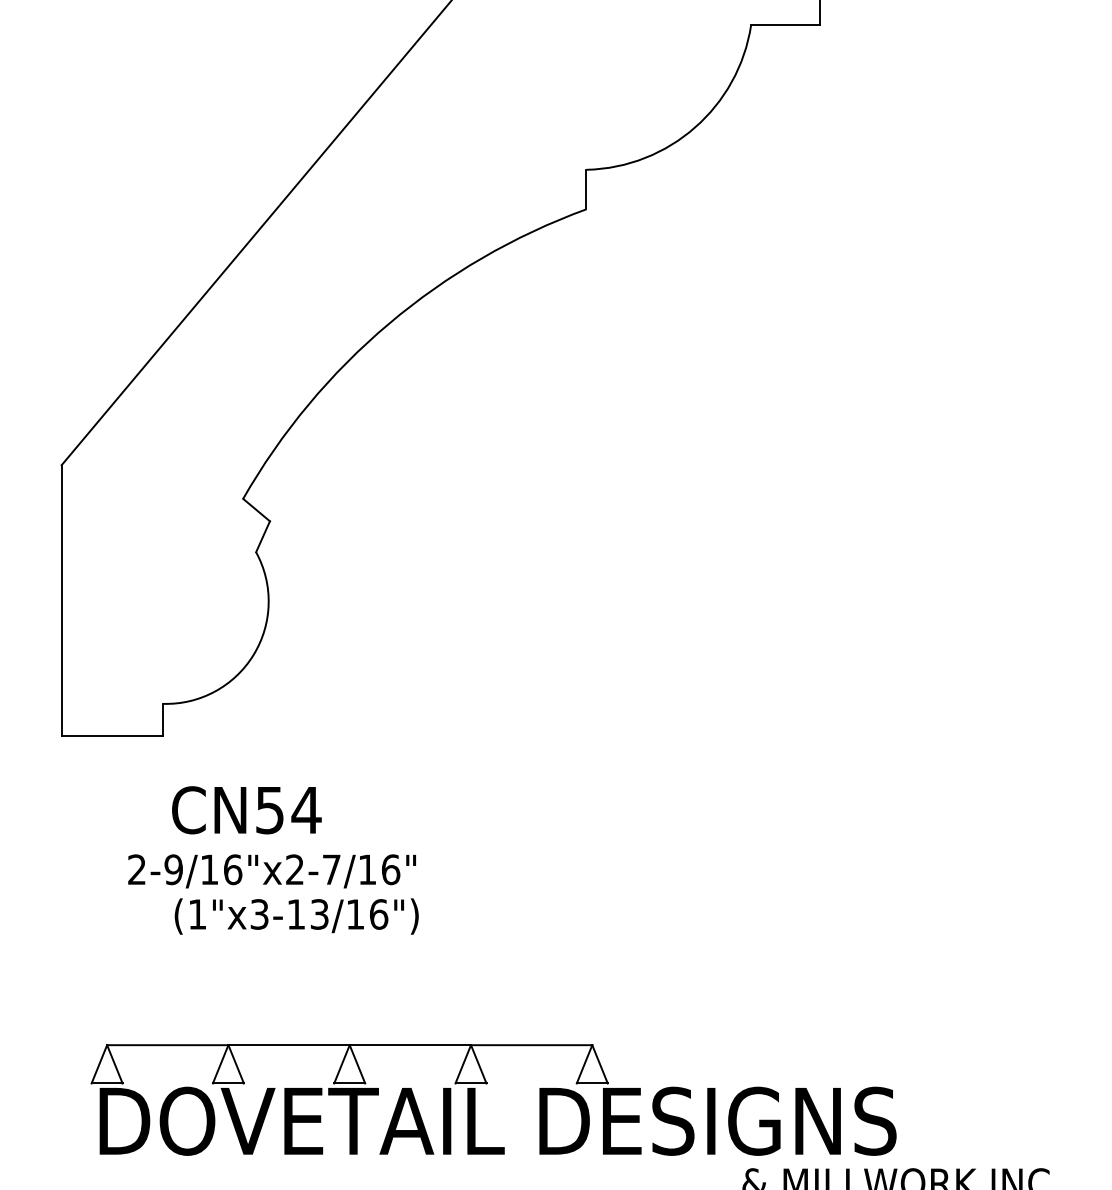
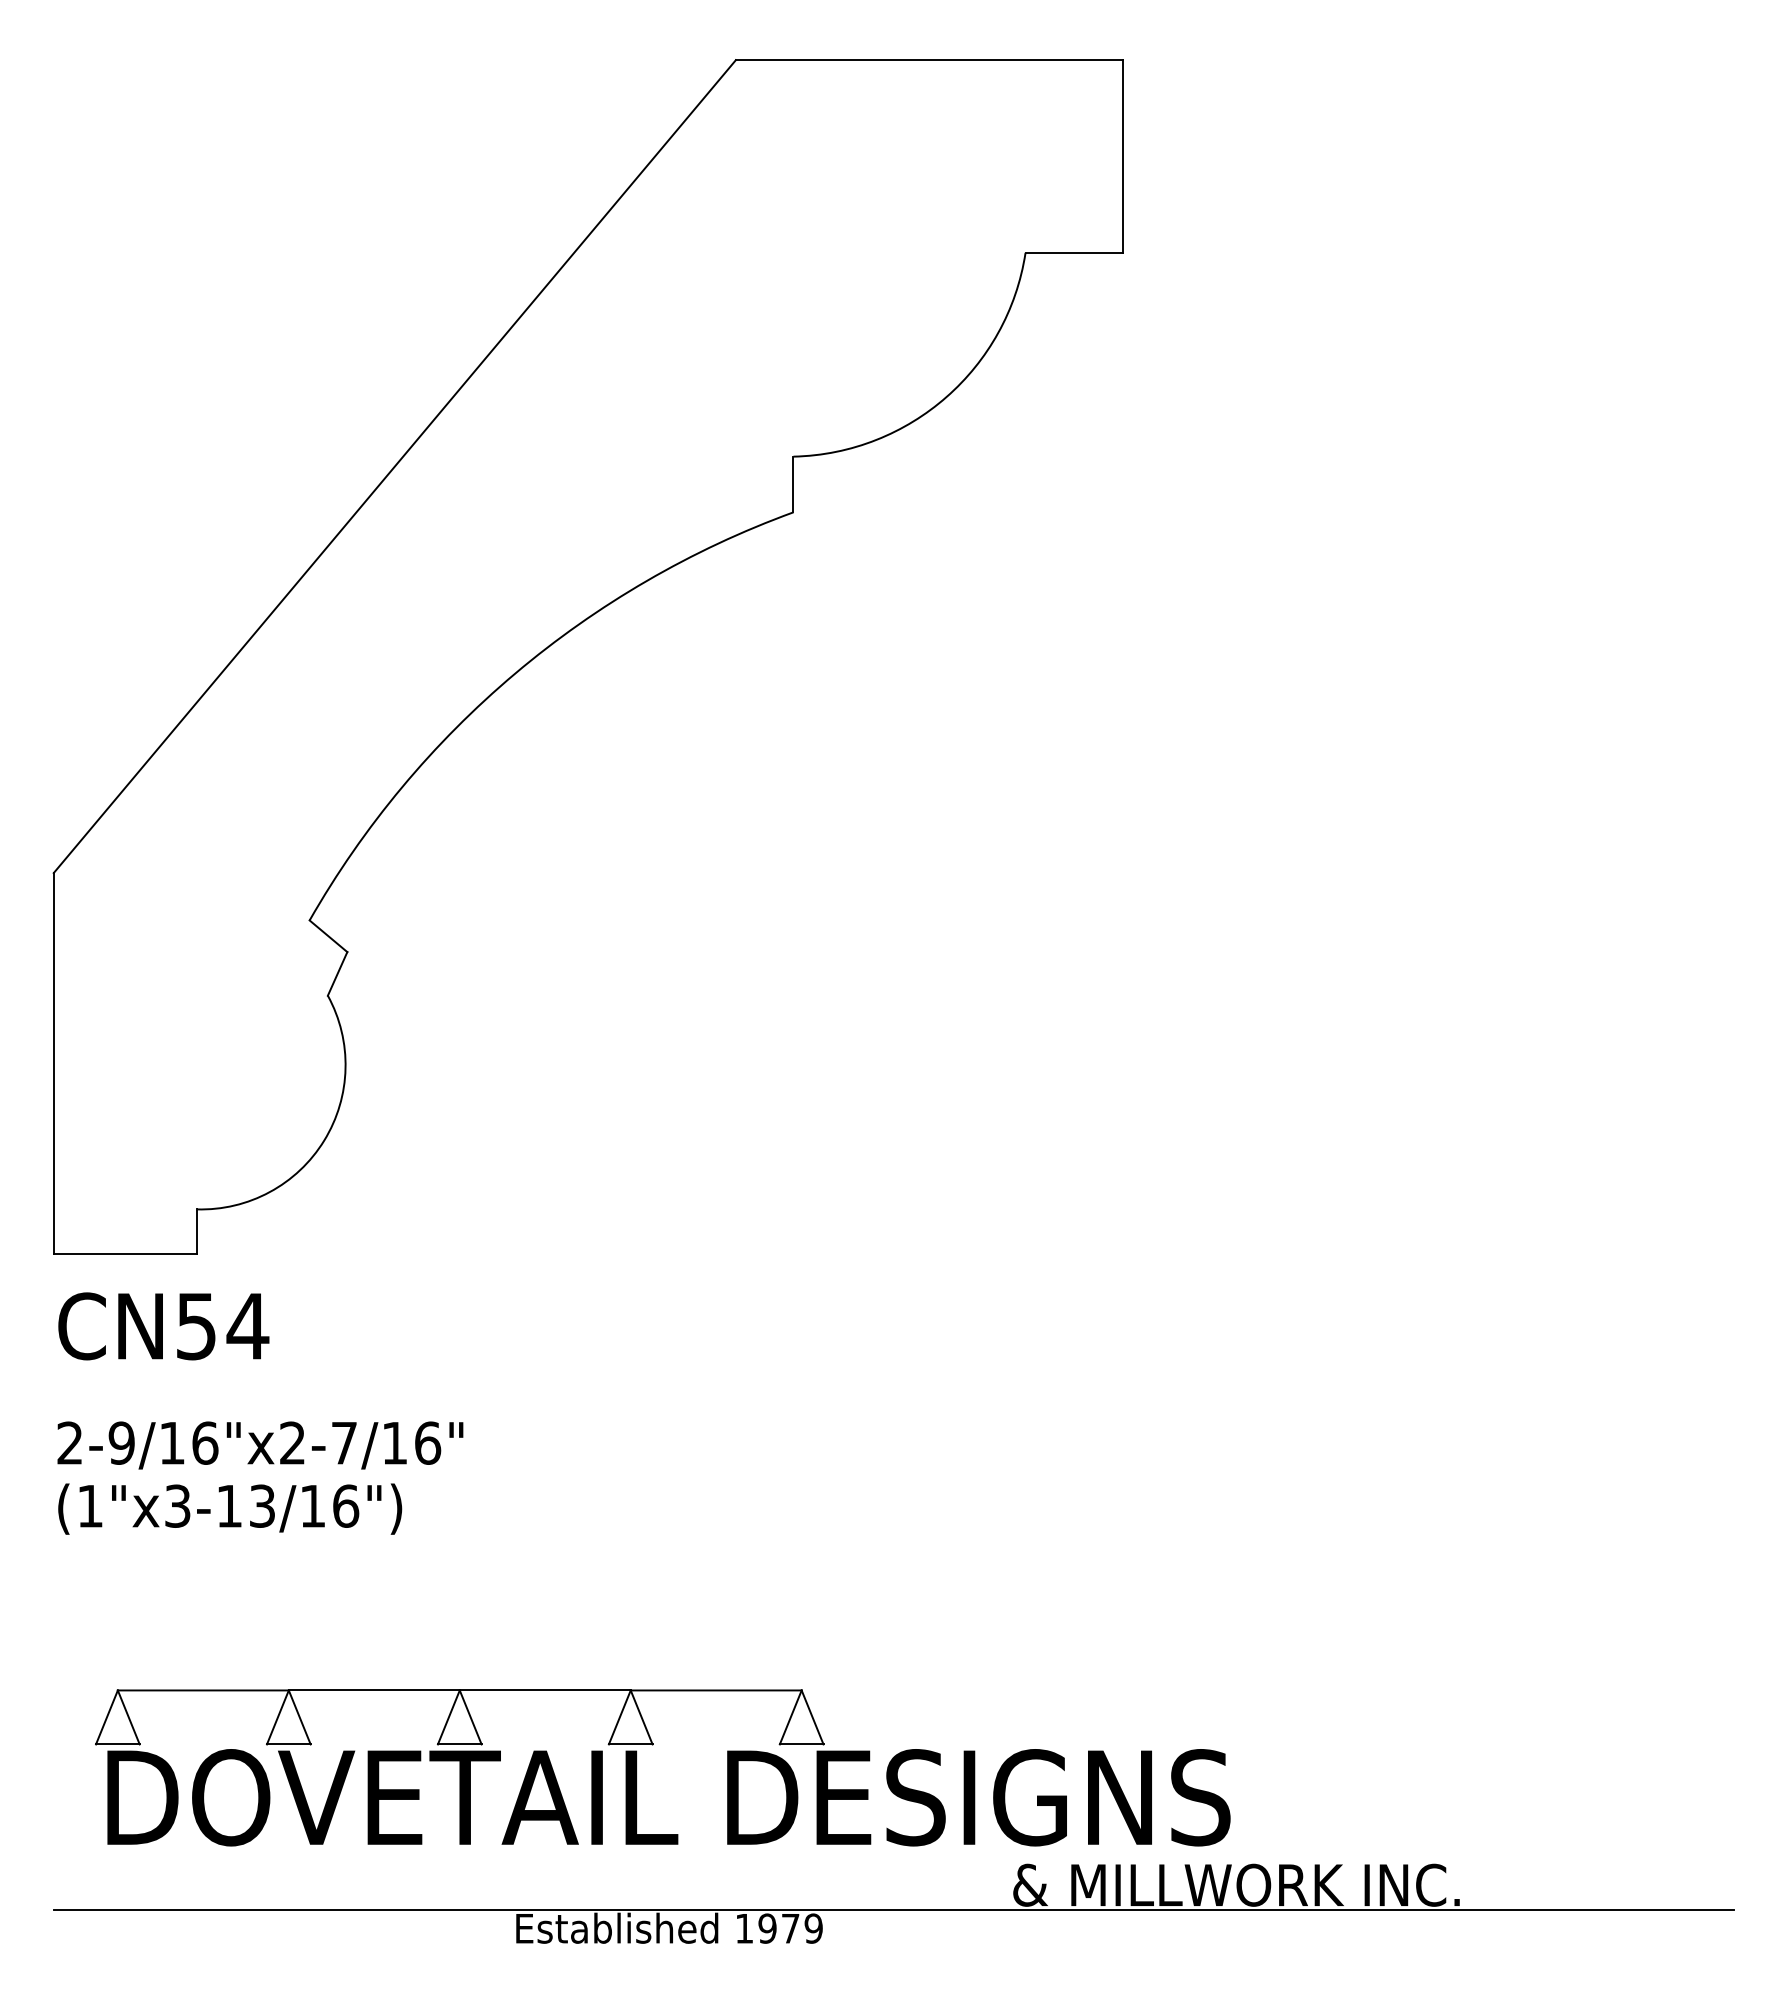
text: (246, 810) -> (163, 1326), moved
text: (272, 871) -> (260, 1445), moved
text: (297, 916) -> (230, 1508), moved

